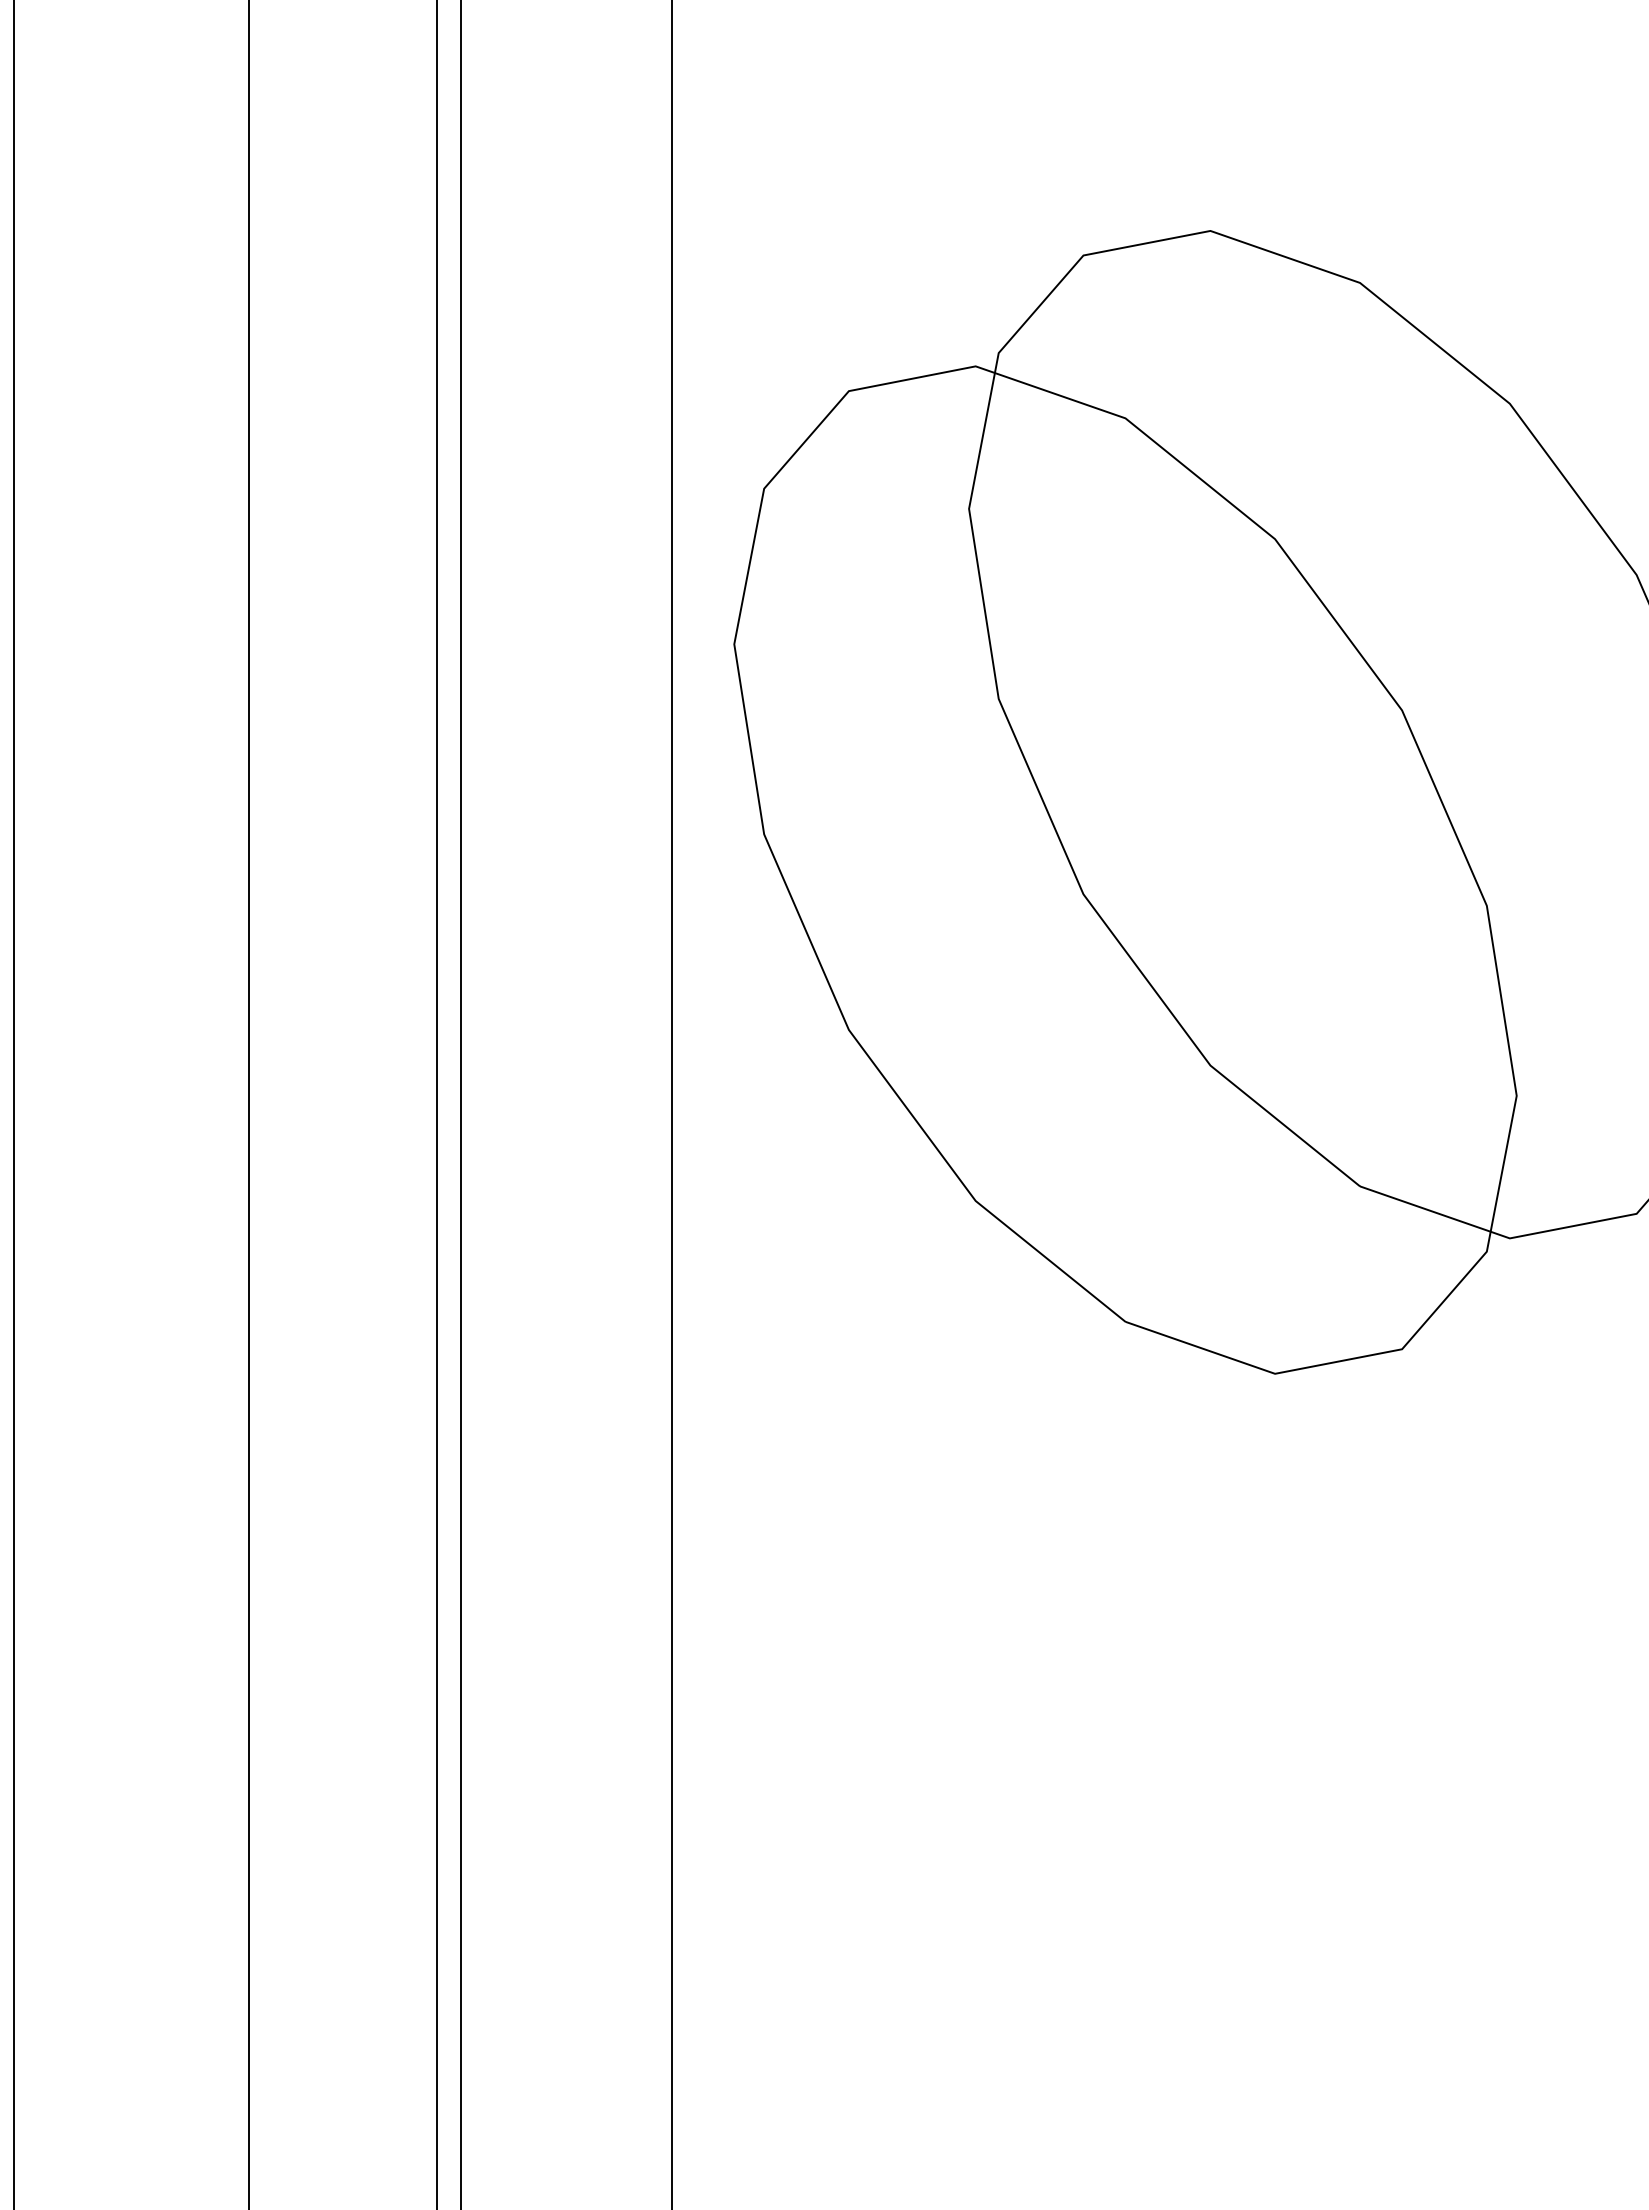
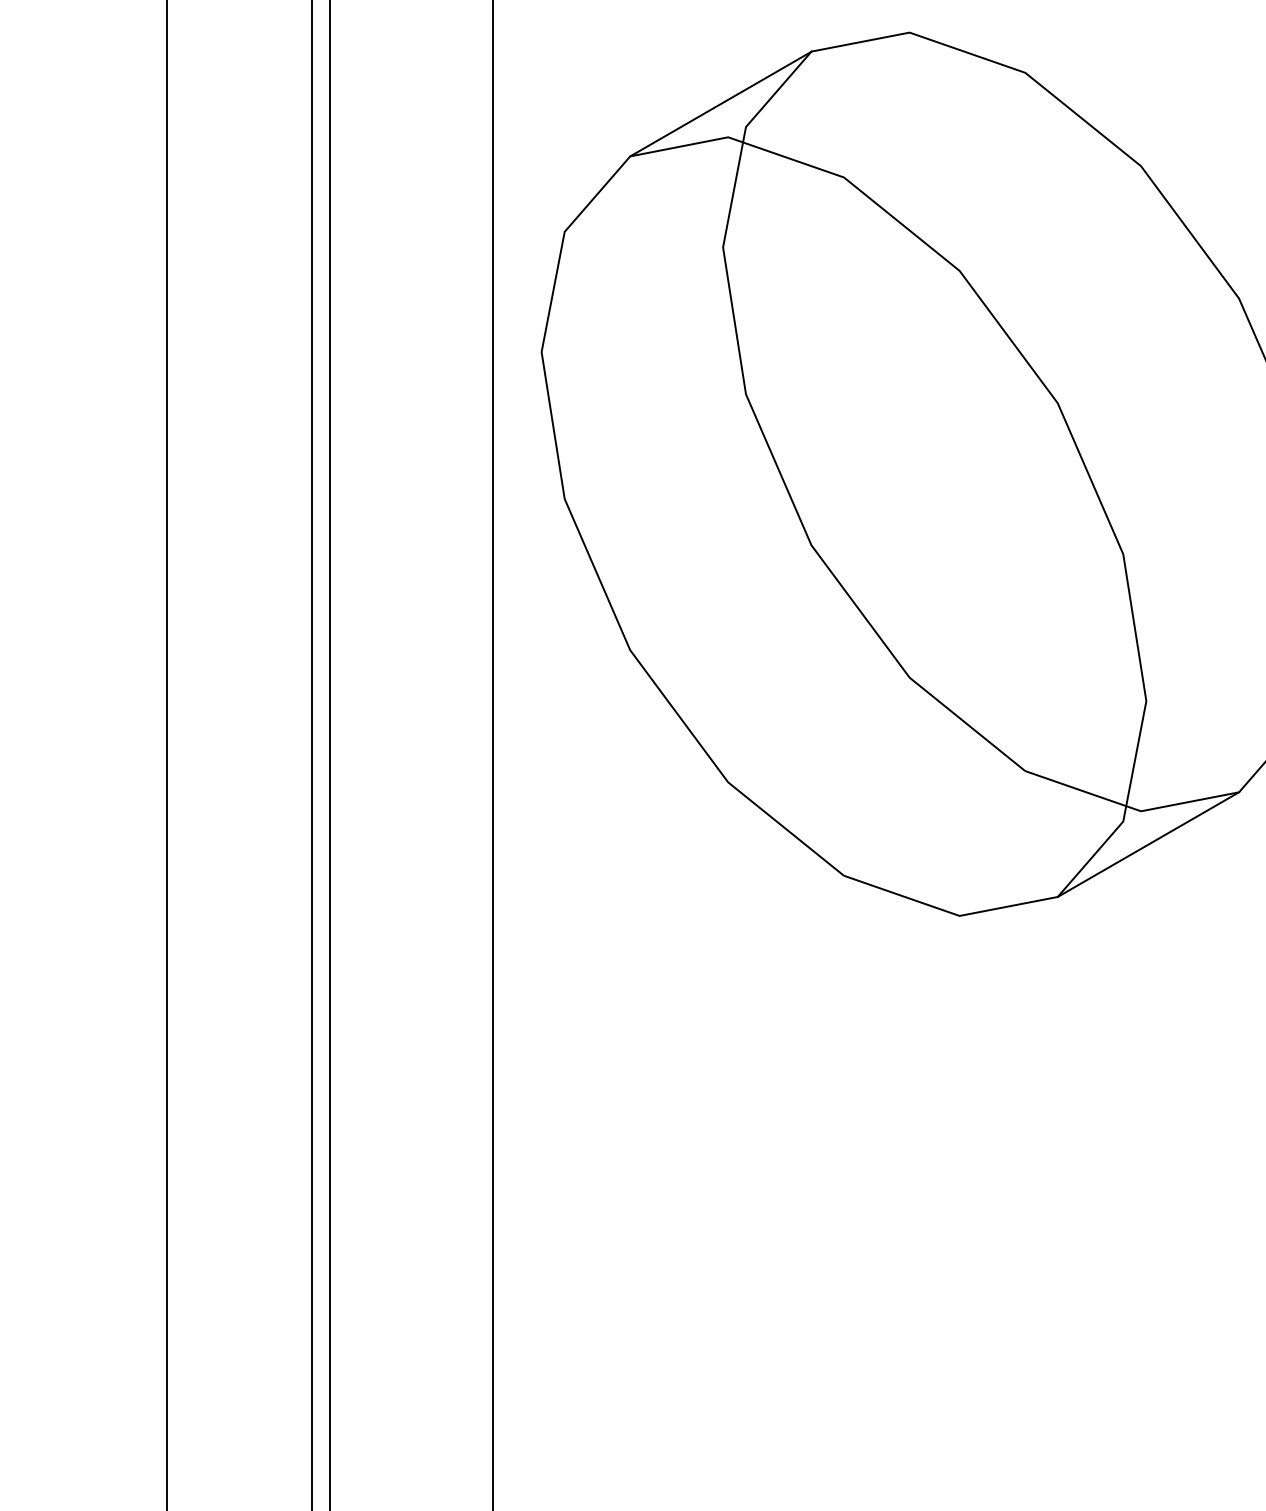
line: (965, 323) -> (720, 104), added
line: (1519, 1281) -> (1148, 844), added

